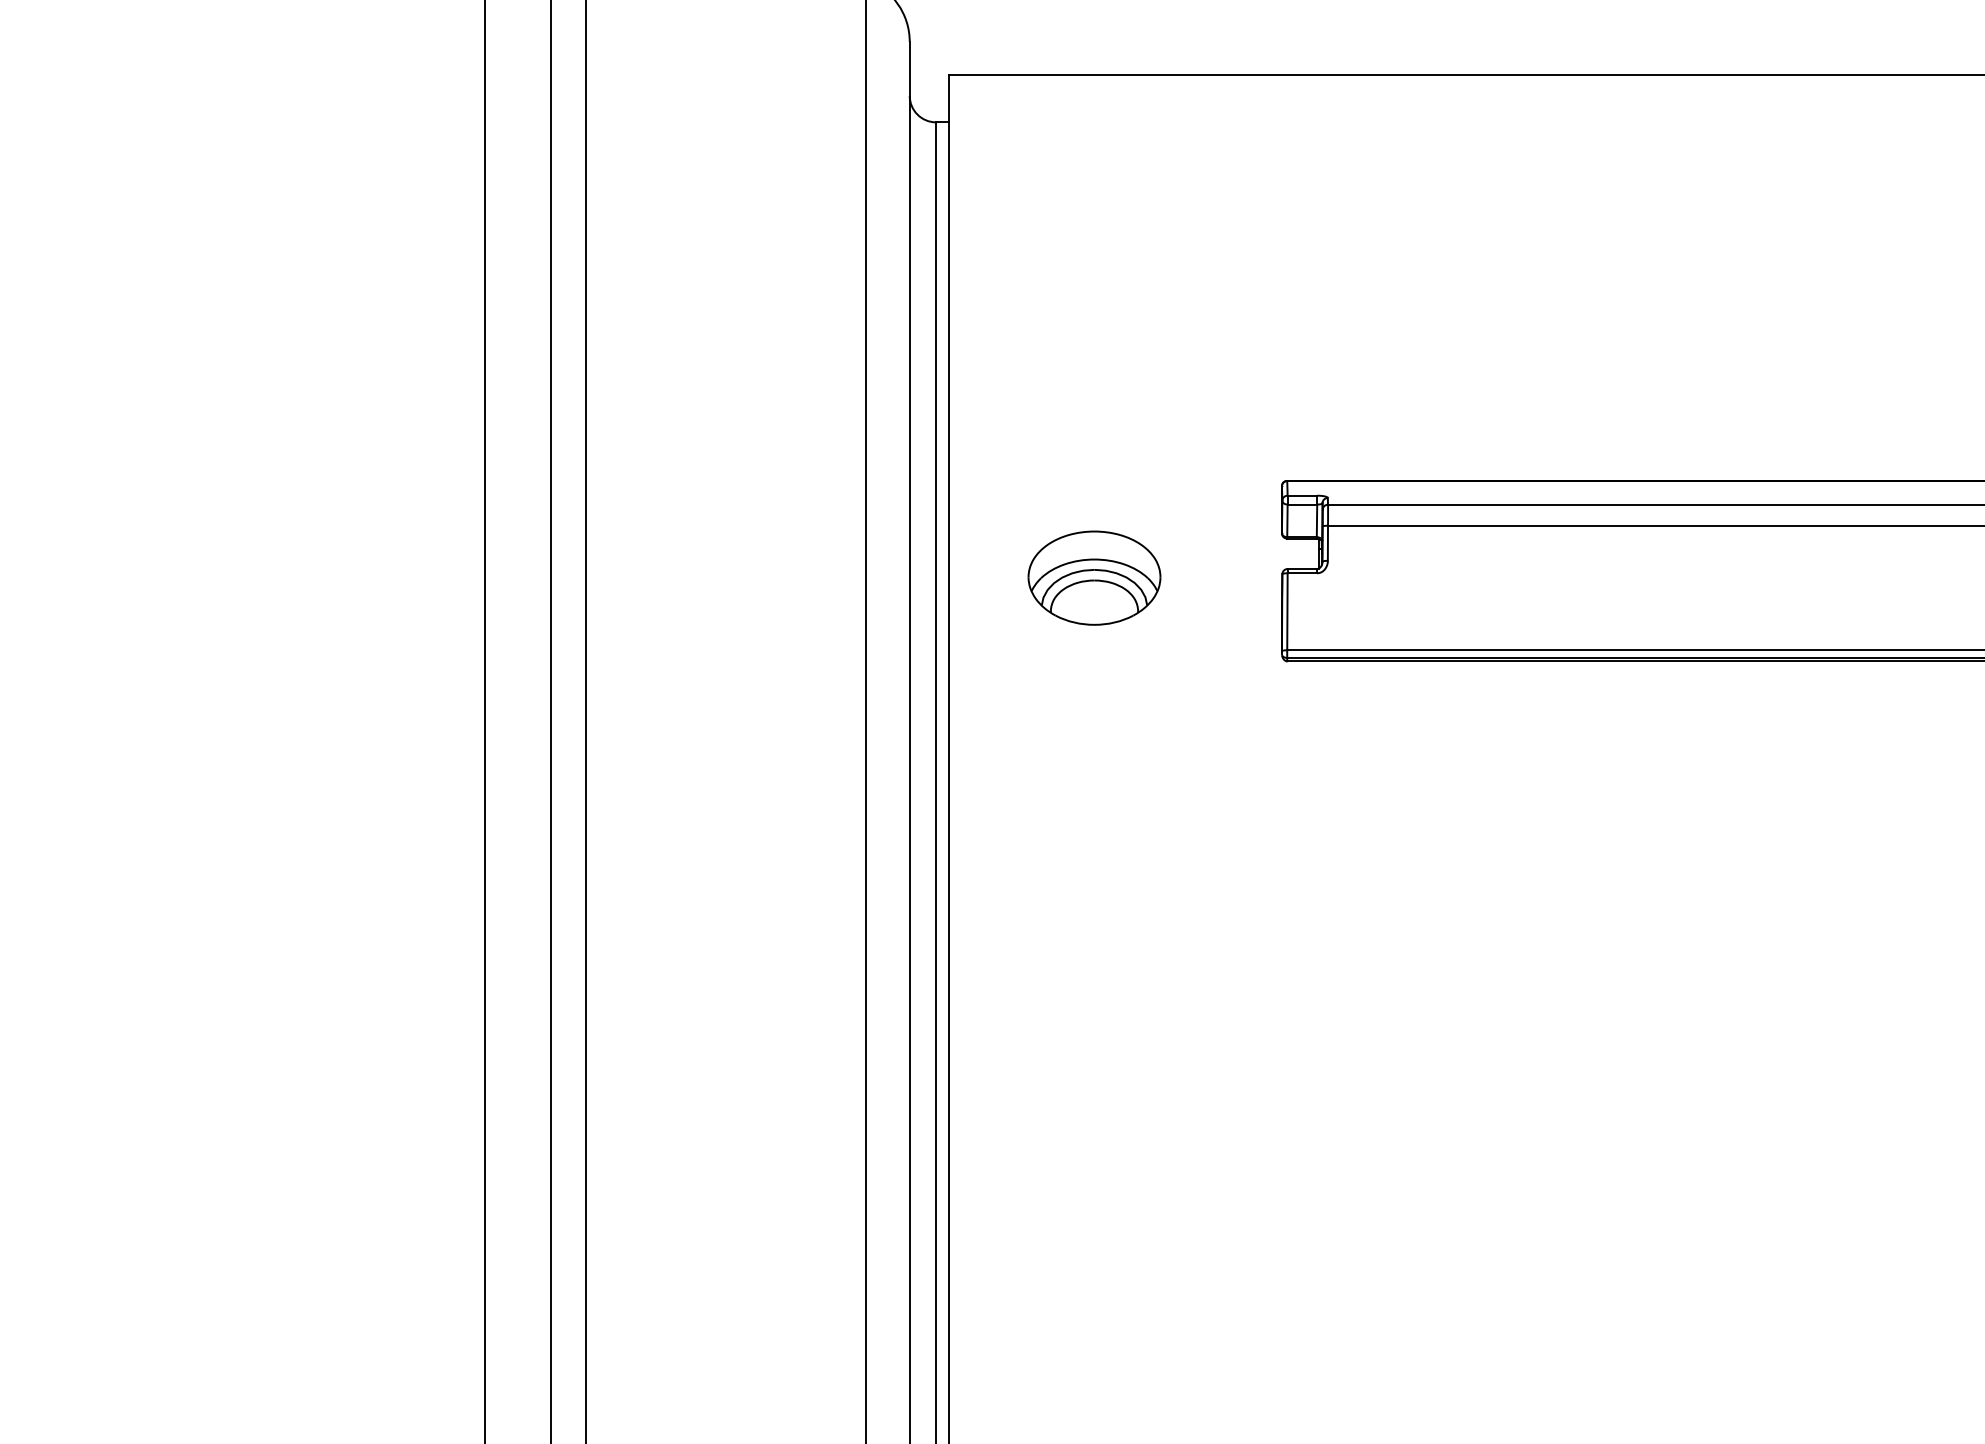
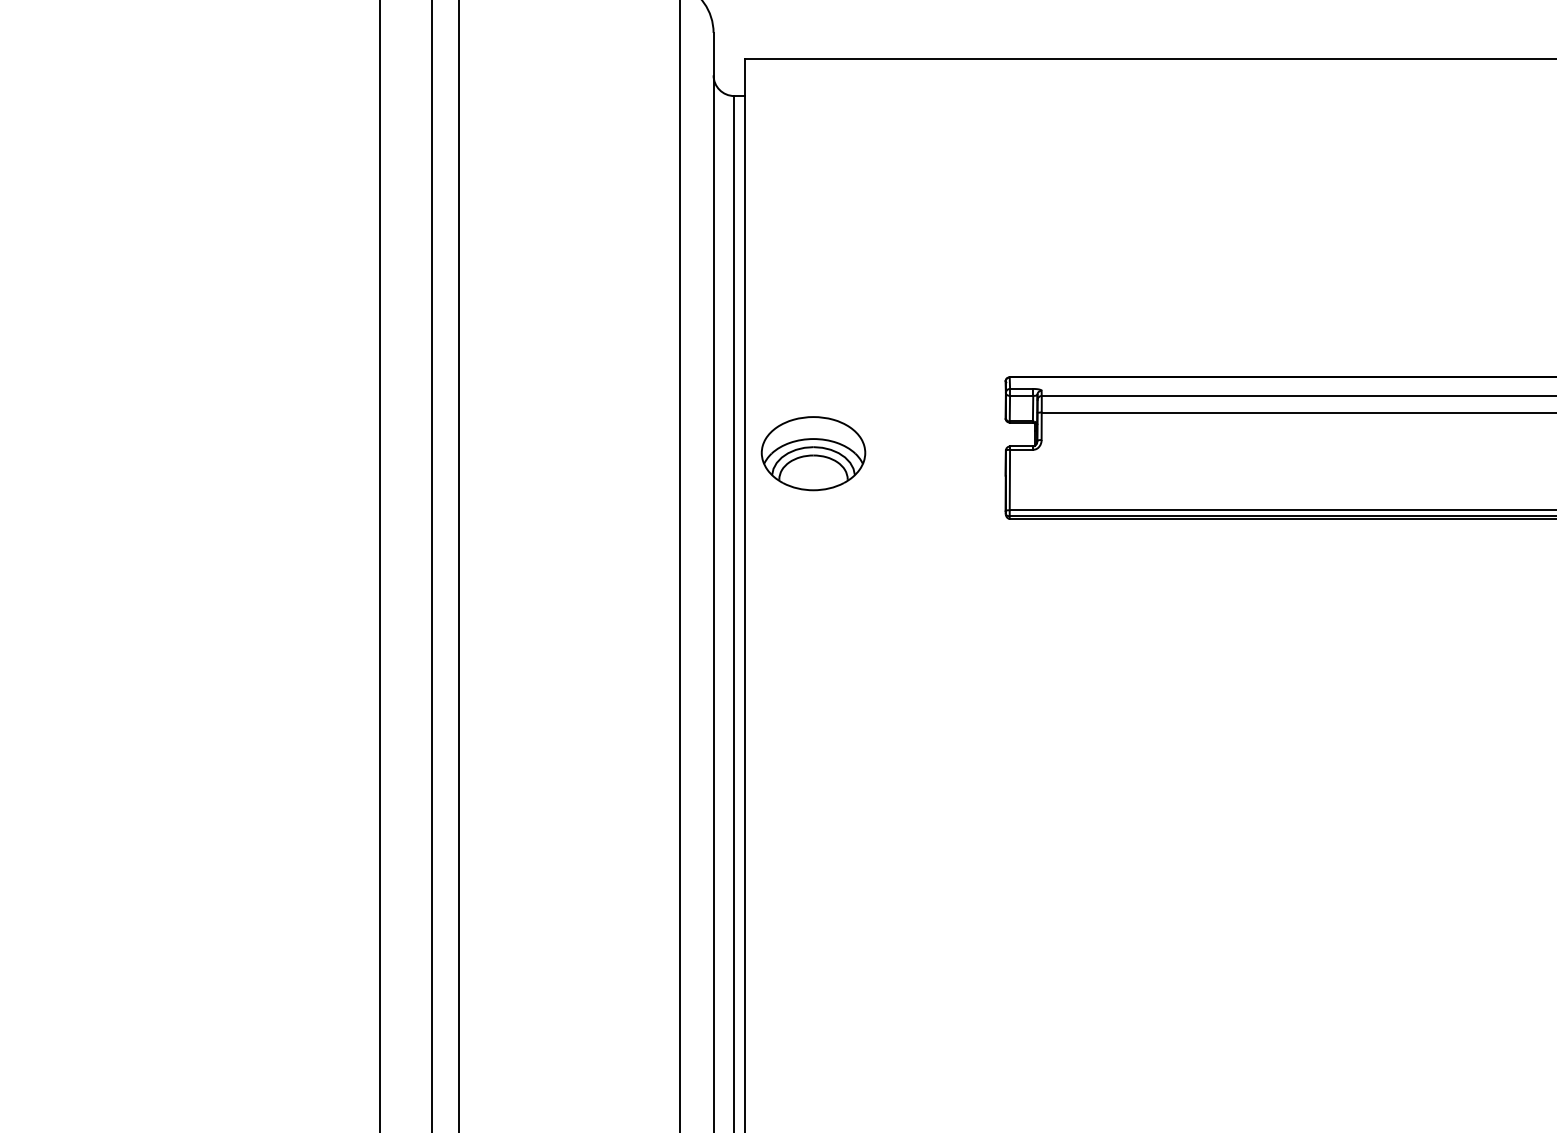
part: (1094, 577) -> (813, 453), moved

